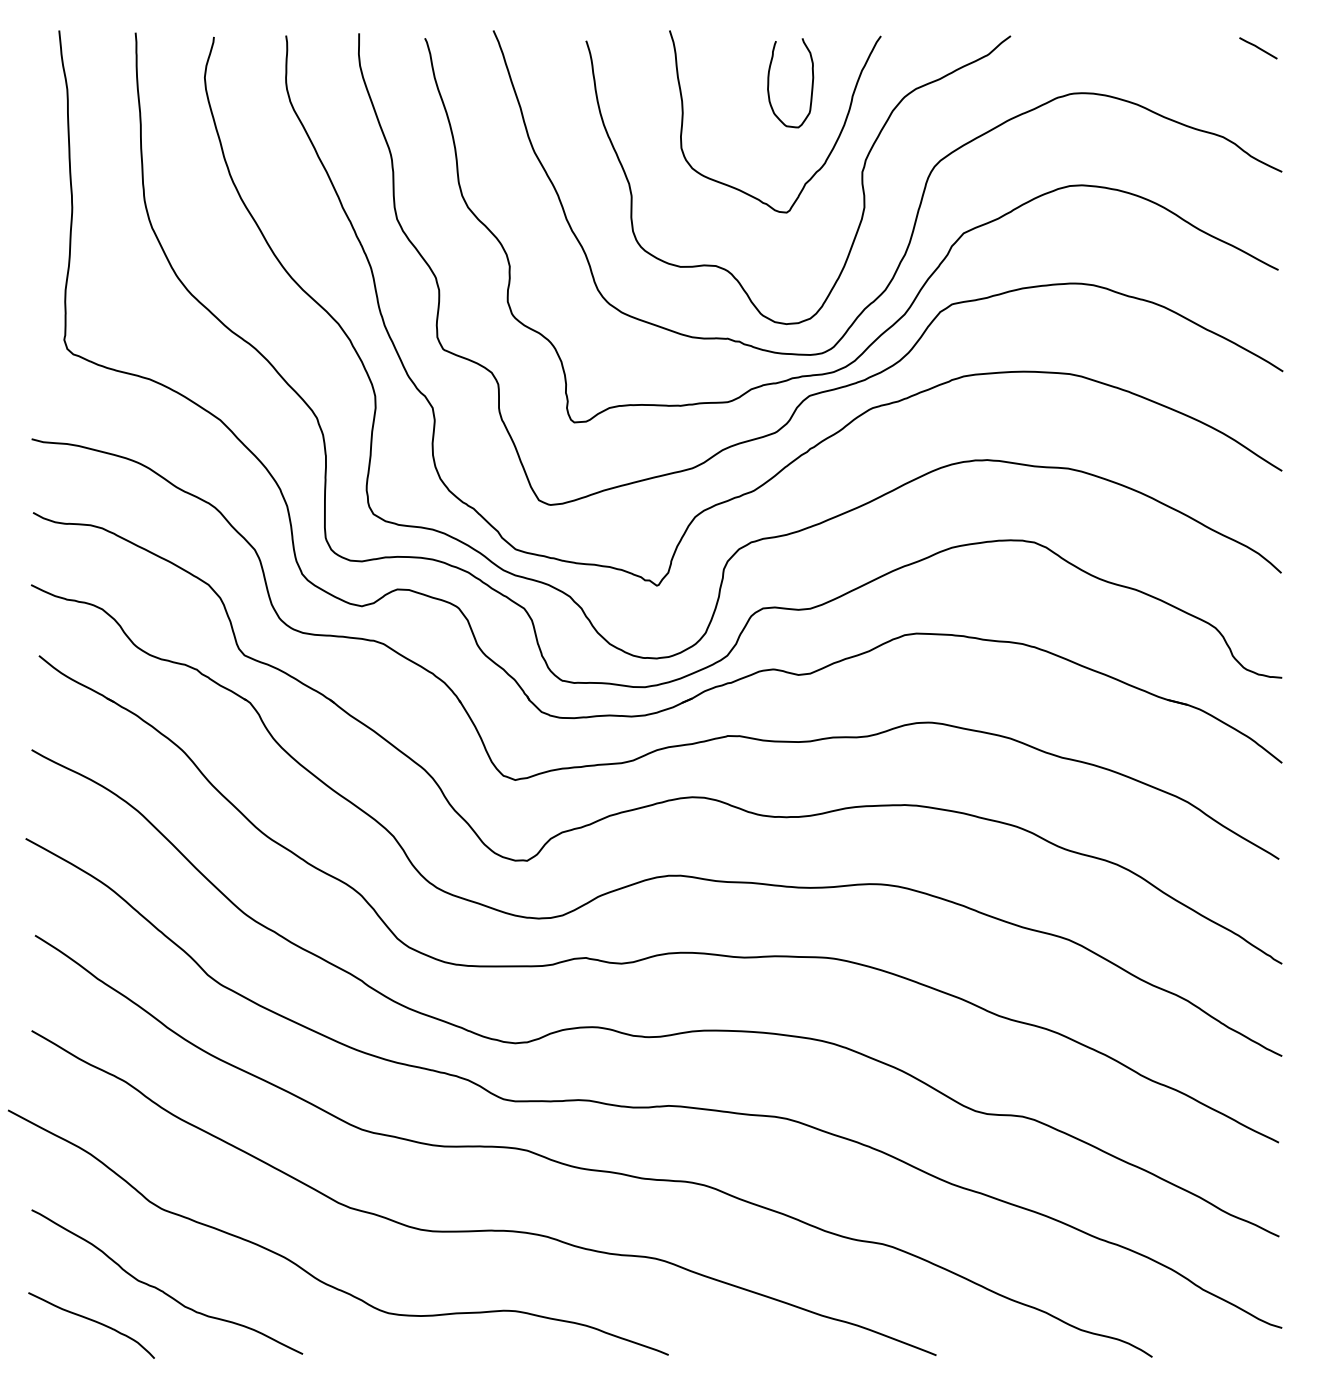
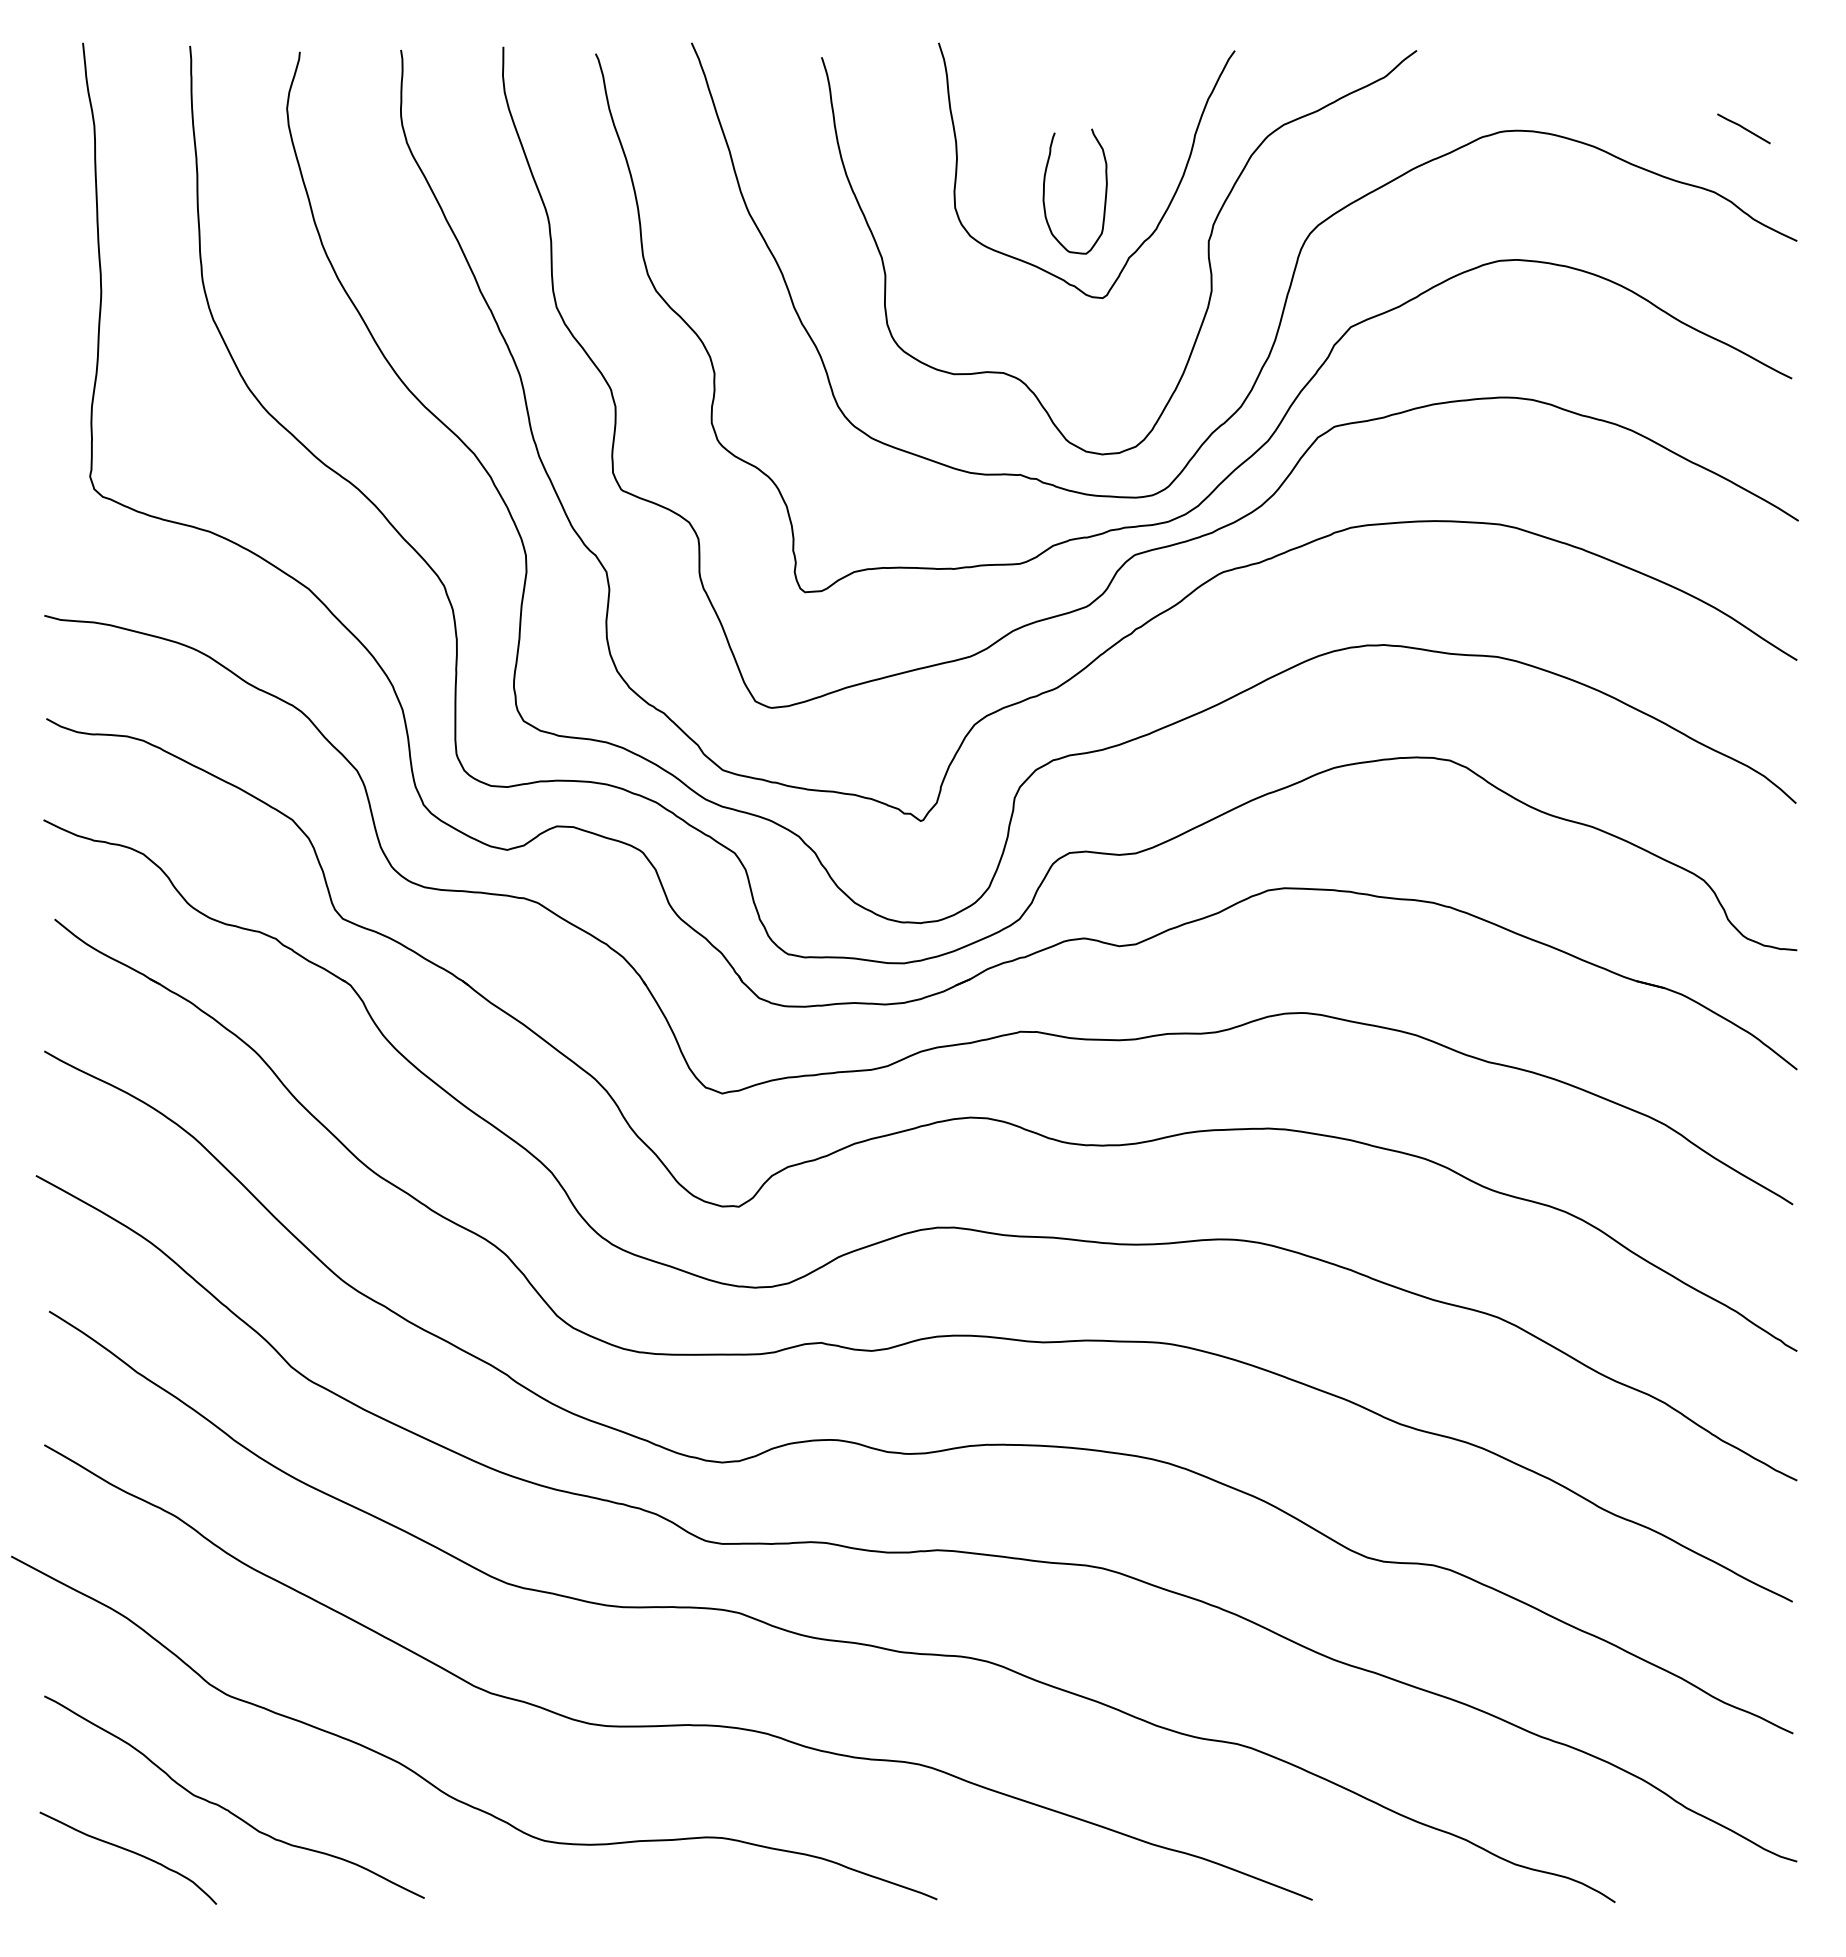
line: (1258, 48) -> (1743, 128), moved
curve: (768, 83) -> (1044, 191), moved

